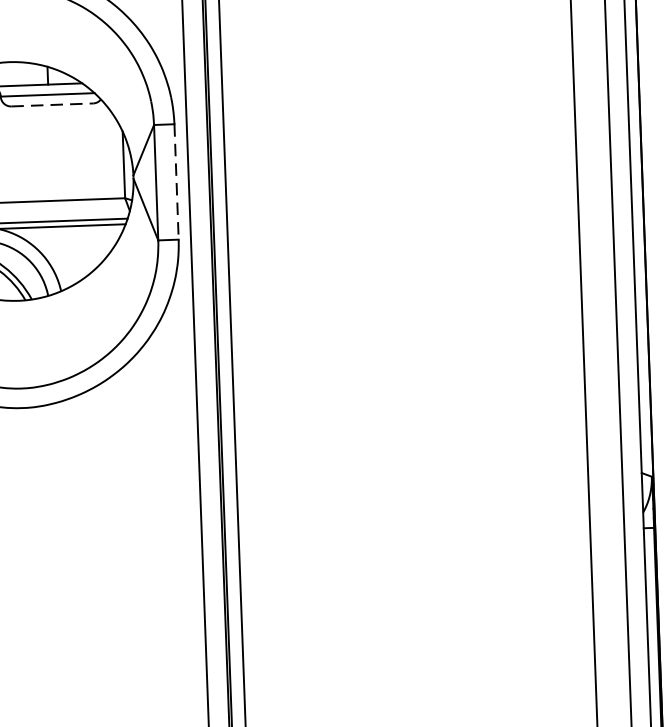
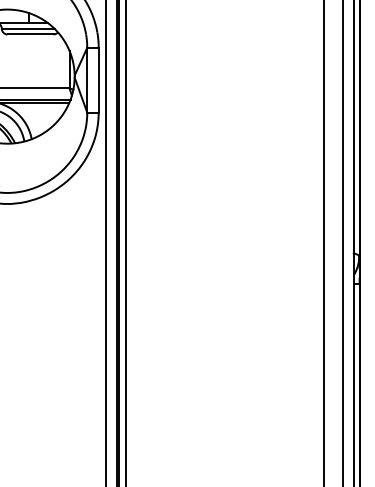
line: (52, 104) -> (30, 34), dashed -> solid
line: (176, 182) -> (98, 80), dashed -> solid

